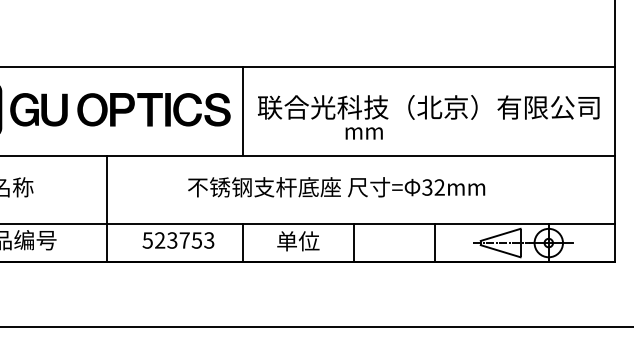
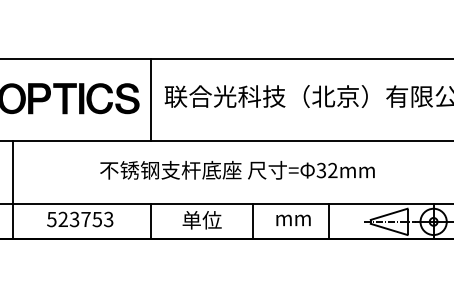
text: (363, 133) -> (292, 220), moved
line: (106, 208) -> (12, 189), moved
text: (178, 240) -> (80, 219), moved

